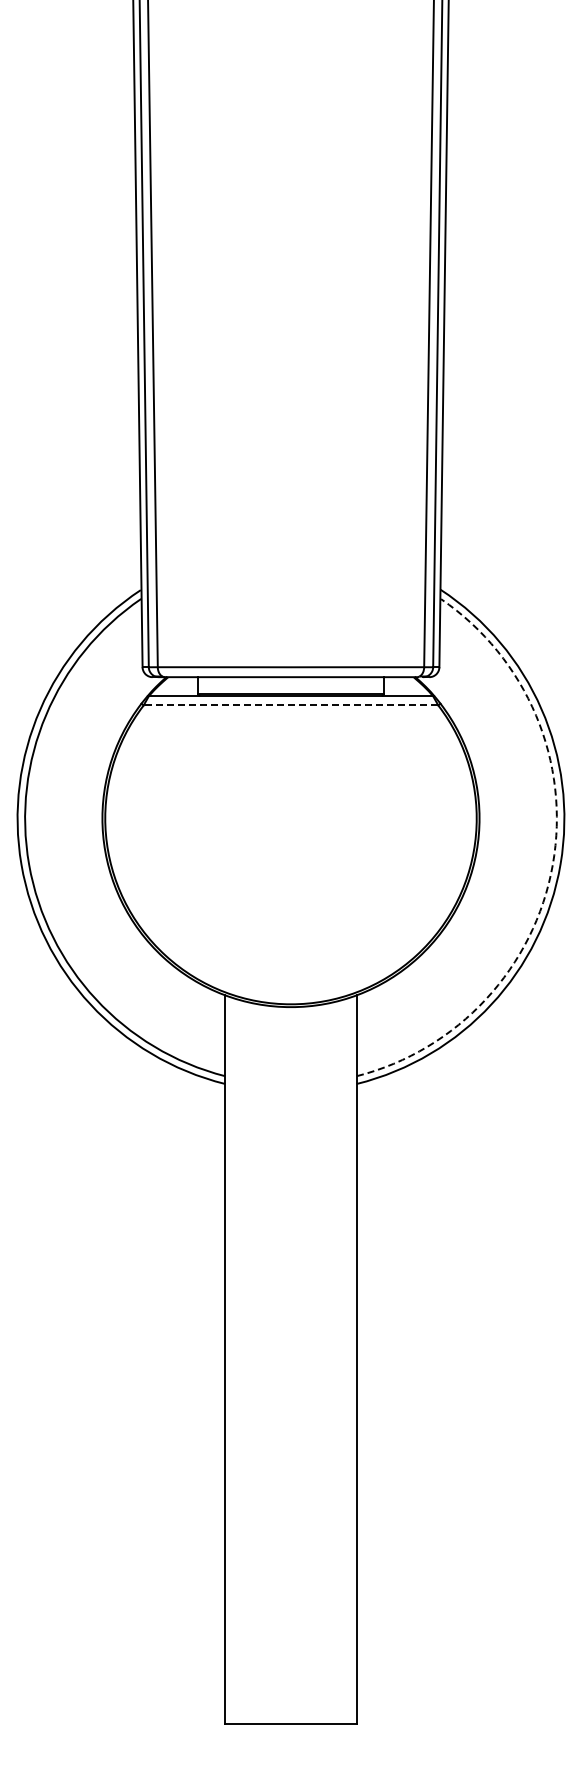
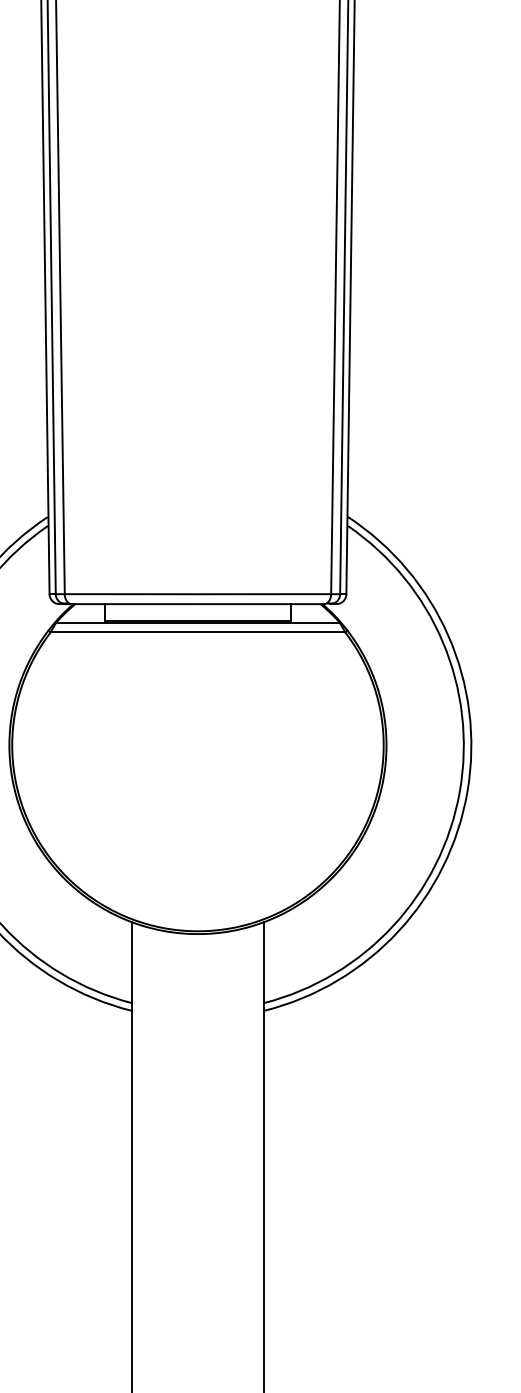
line: (290, 705) -> (197, 632), dashed -> solid
arc: (552, 864) -> (459, 791), dashed -> solid

